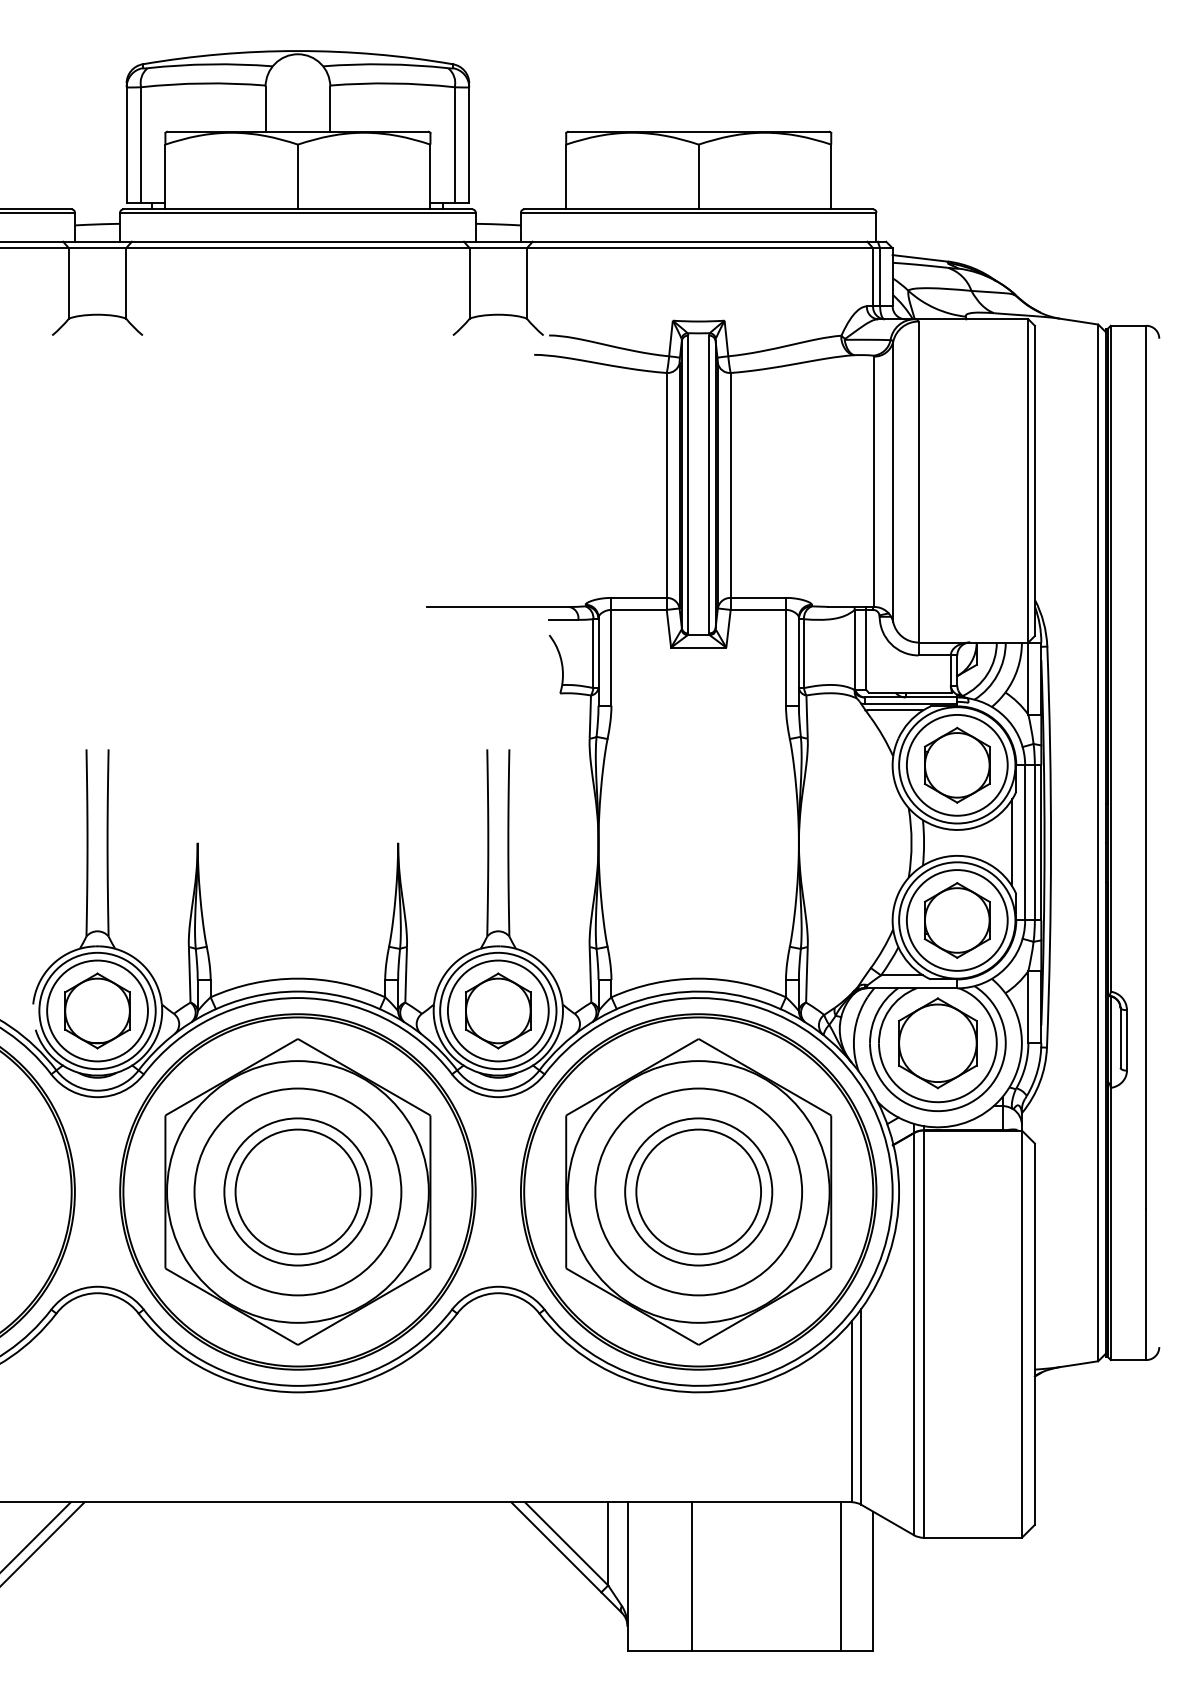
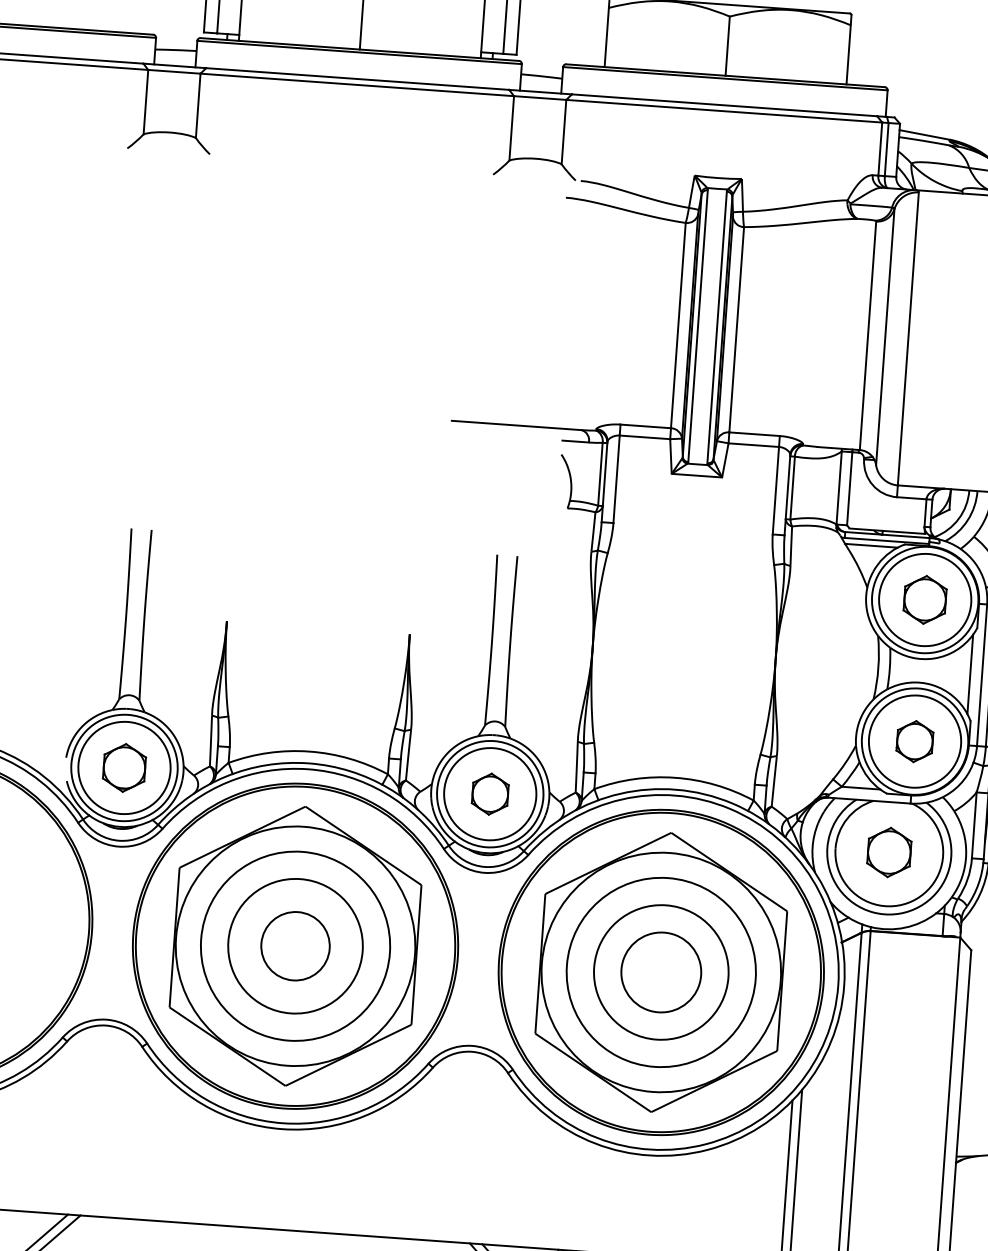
part: (956, 764) -> (924, 599), size x0.7
part: (956, 920) -> (914, 741), size x0.6
part: (97, 1010) -> (124, 767), size x0.7
part: (498, 1010) -> (490, 793), size x0.6
part: (937, 1043) -> (888, 852), size x0.6
circle: (297, 1191) -> (295, 945), size x0.6
circle: (698, 1191) -> (661, 972), size x0.7

